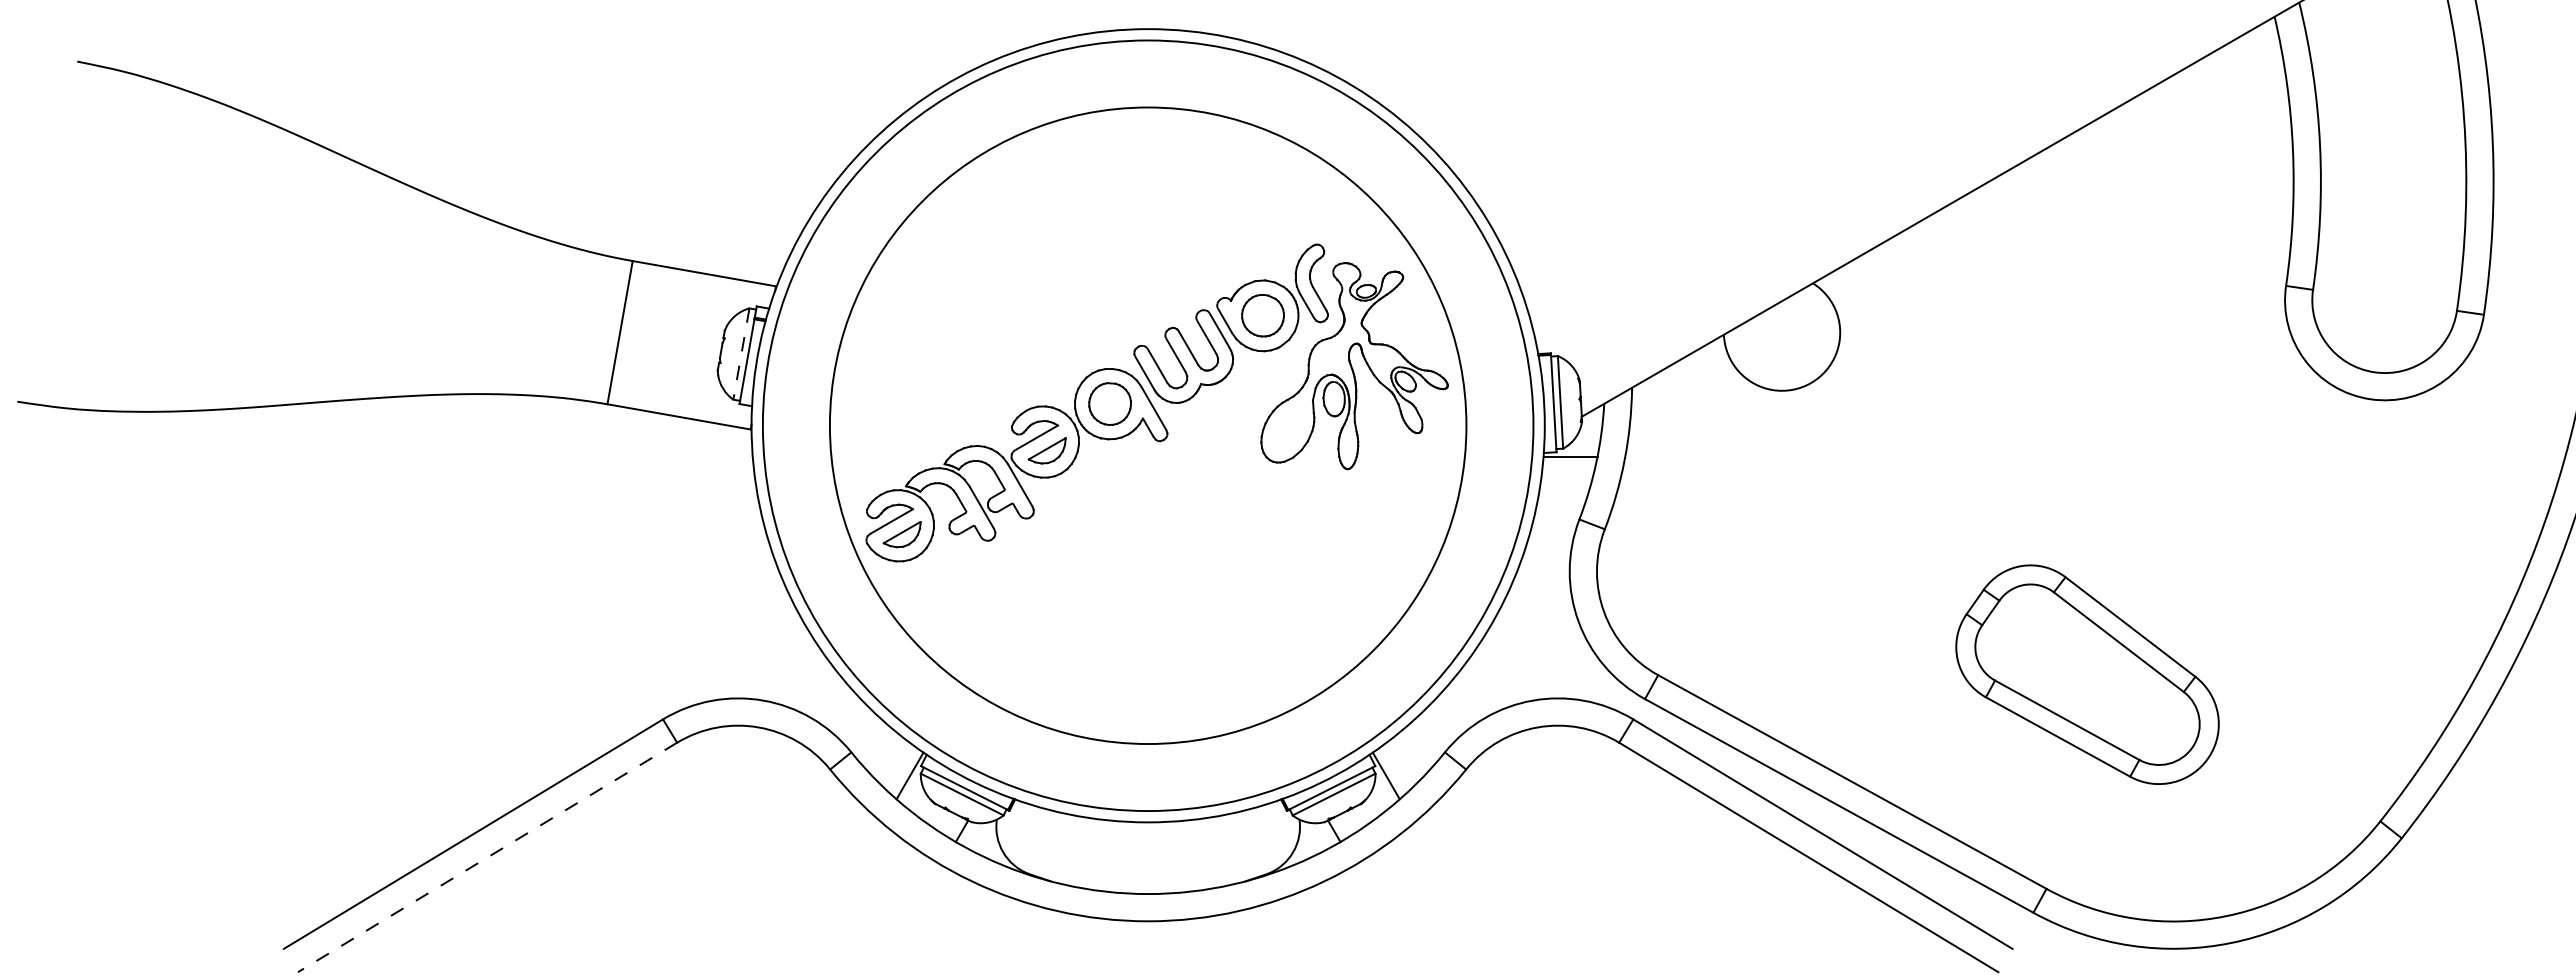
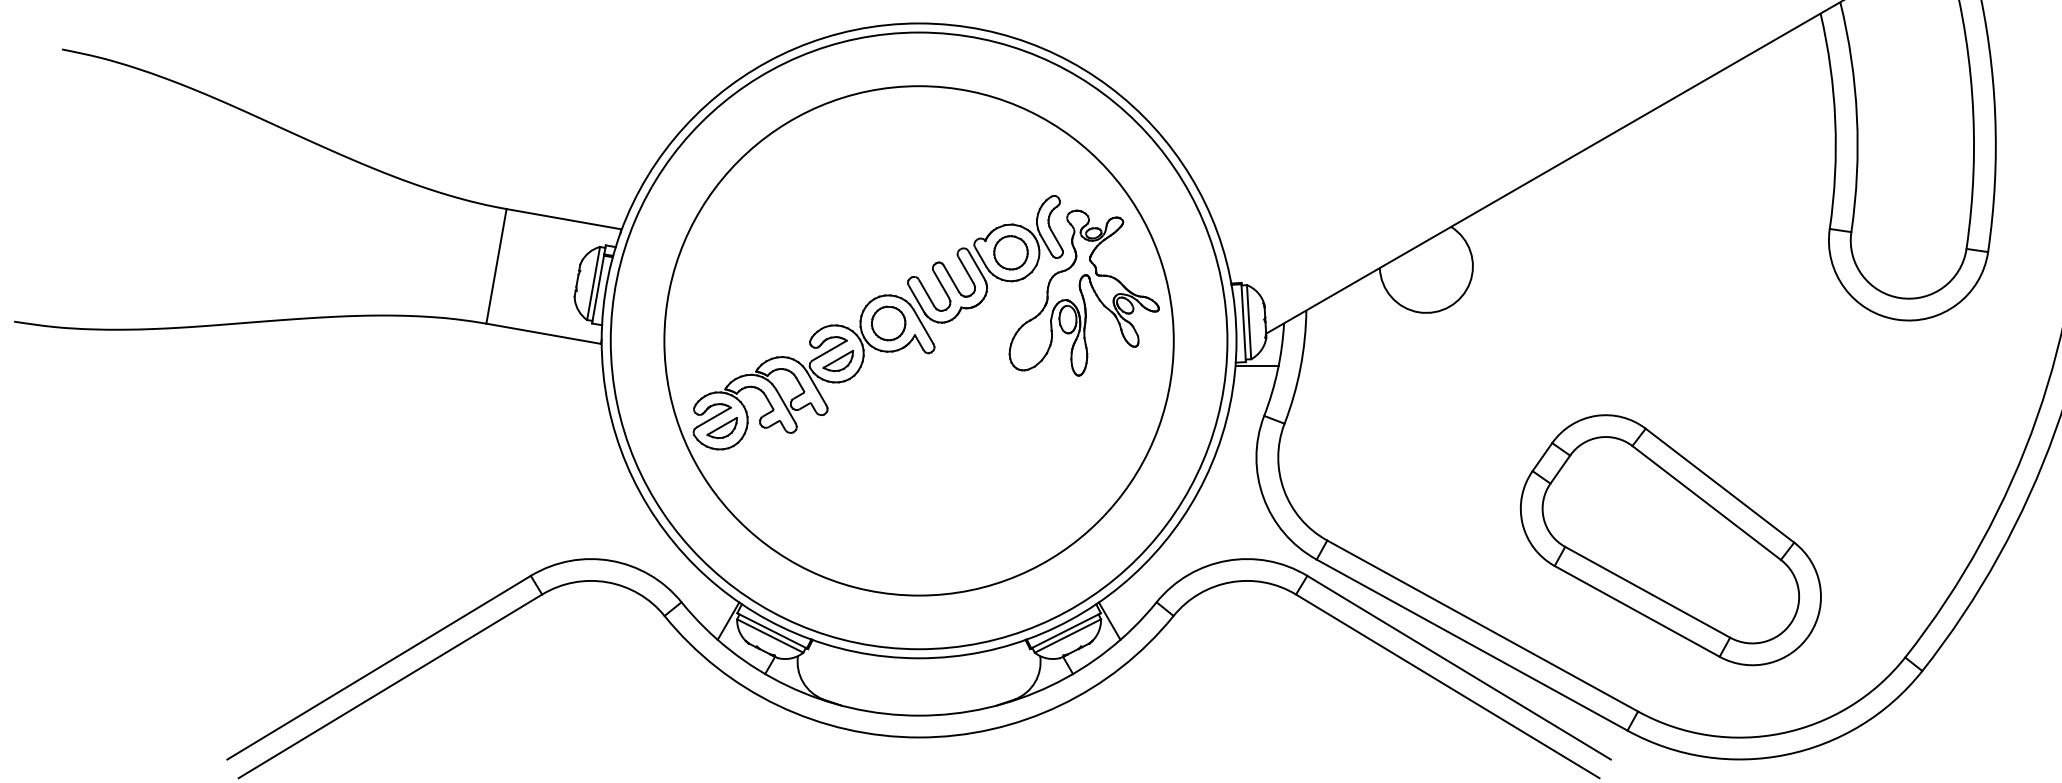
line: (741, 354) -> (593, 283), dashed -> solid
part: (2087, 674) -> (1670, 539), size x1.43
line: (487, 857) -> (390, 686), dashed -> solid

